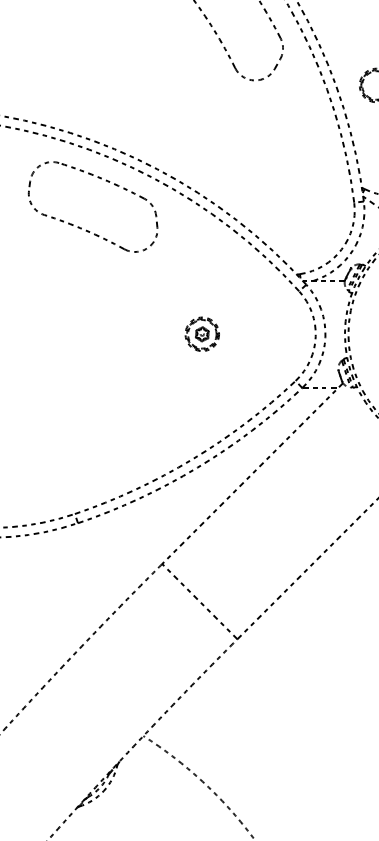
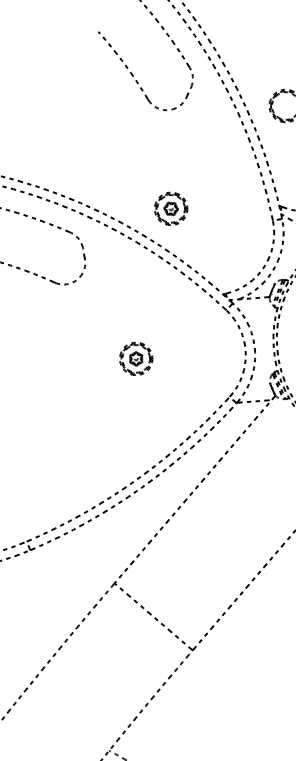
part: (249, 181) -> (170, 208), added

